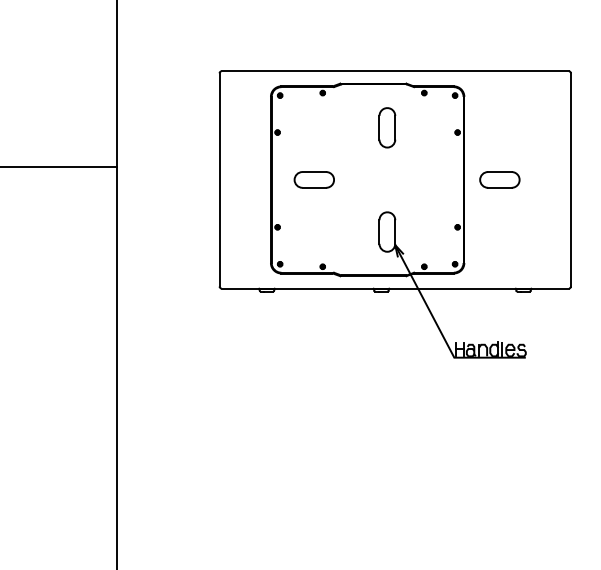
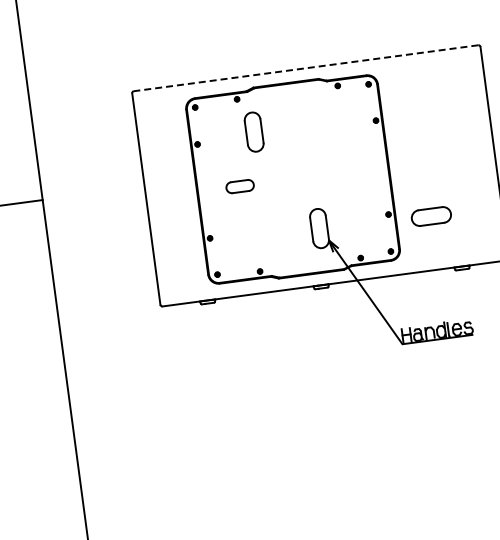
line: (395, 71) -> (306, 68), solid -> dashed
part: (387, 127) -> (254, 131), moved
part: (313, 179) -> (239, 186), size x0.7
part: (499, 179) -> (430, 216), moved

